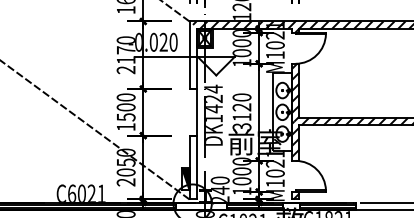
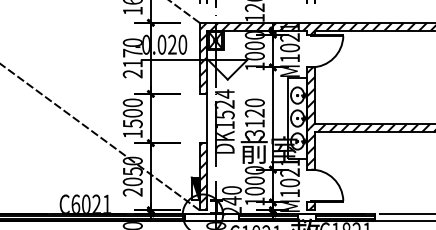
hatch: (193, 56) -> (203, 59), added
text: (214, 108) -> (225, 114), DK1424 -> DK1524
hatch: (193, 167) -> (203, 176), added

